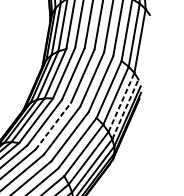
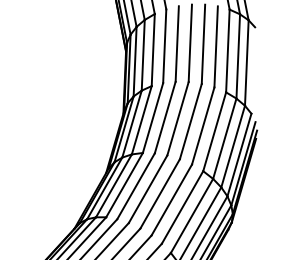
line: (121, 102) -> (233, 146), dashed -> solid
line: (125, 109) -> (239, 154), dashed -> solid
line: (53, 126) -> (148, 189), dashed -> solid

